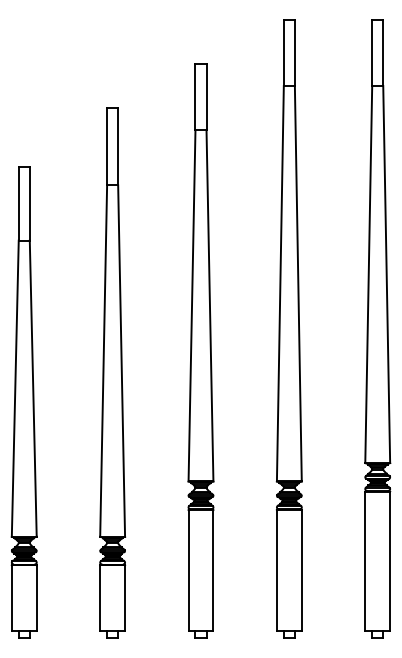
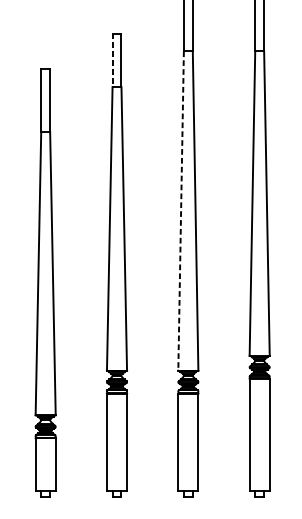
line: (195, 97) -> (112, 60), solid -> dashed
line: (280, 283) -> (181, 210), solid -> dashed

